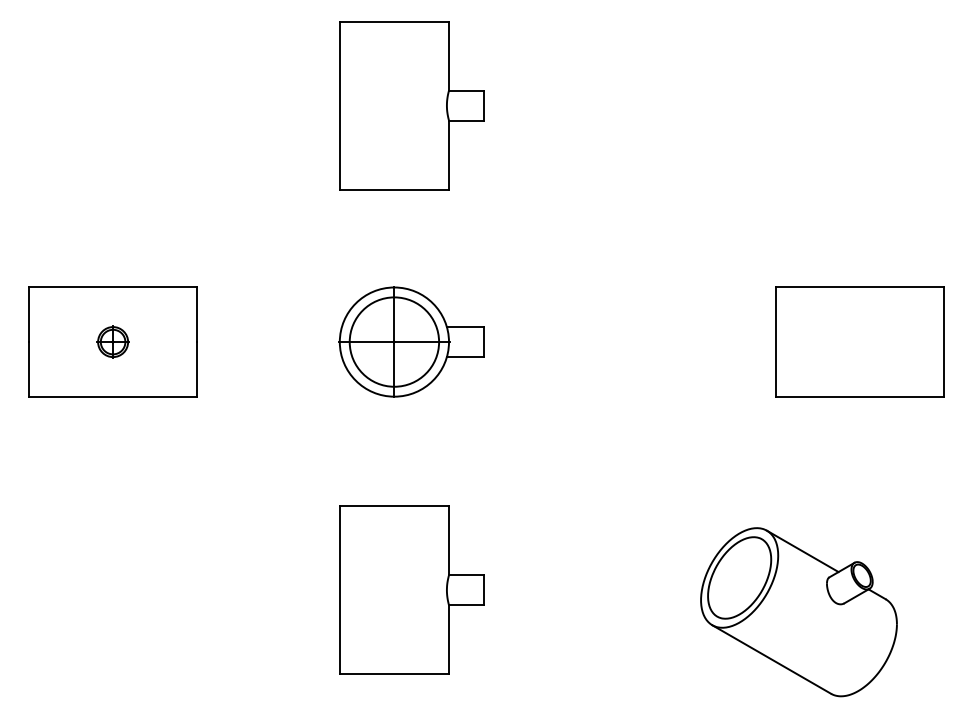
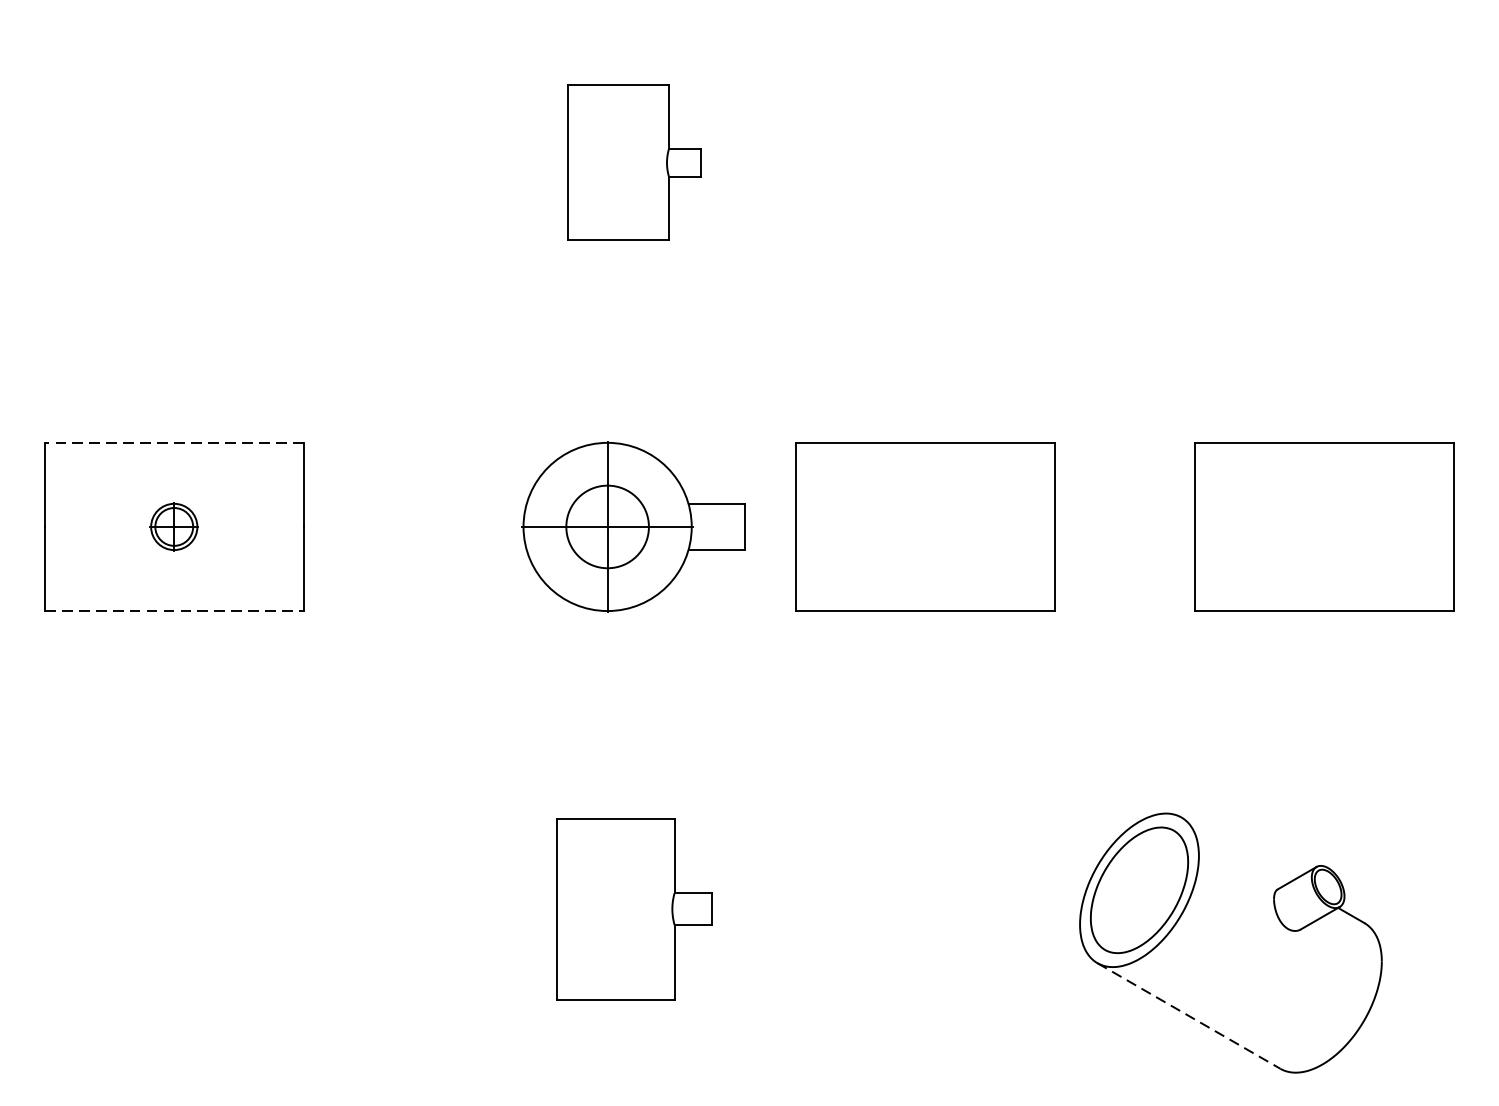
part: (411, 105) -> (633, 162), size x0.6
line: (113, 287) -> (174, 442), solid -> dashed
circle: (394, 341) -> (607, 526), size x0.6
part: (600, 341) -> (925, 526), added
line: (113, 396) -> (174, 610), solid -> dashed
line: (802, 551) -> (1236, 849), removed
part: (411, 589) -> (633, 908), size x0.7
line: (771, 659) -> (1188, 1015), solid -> dashed

